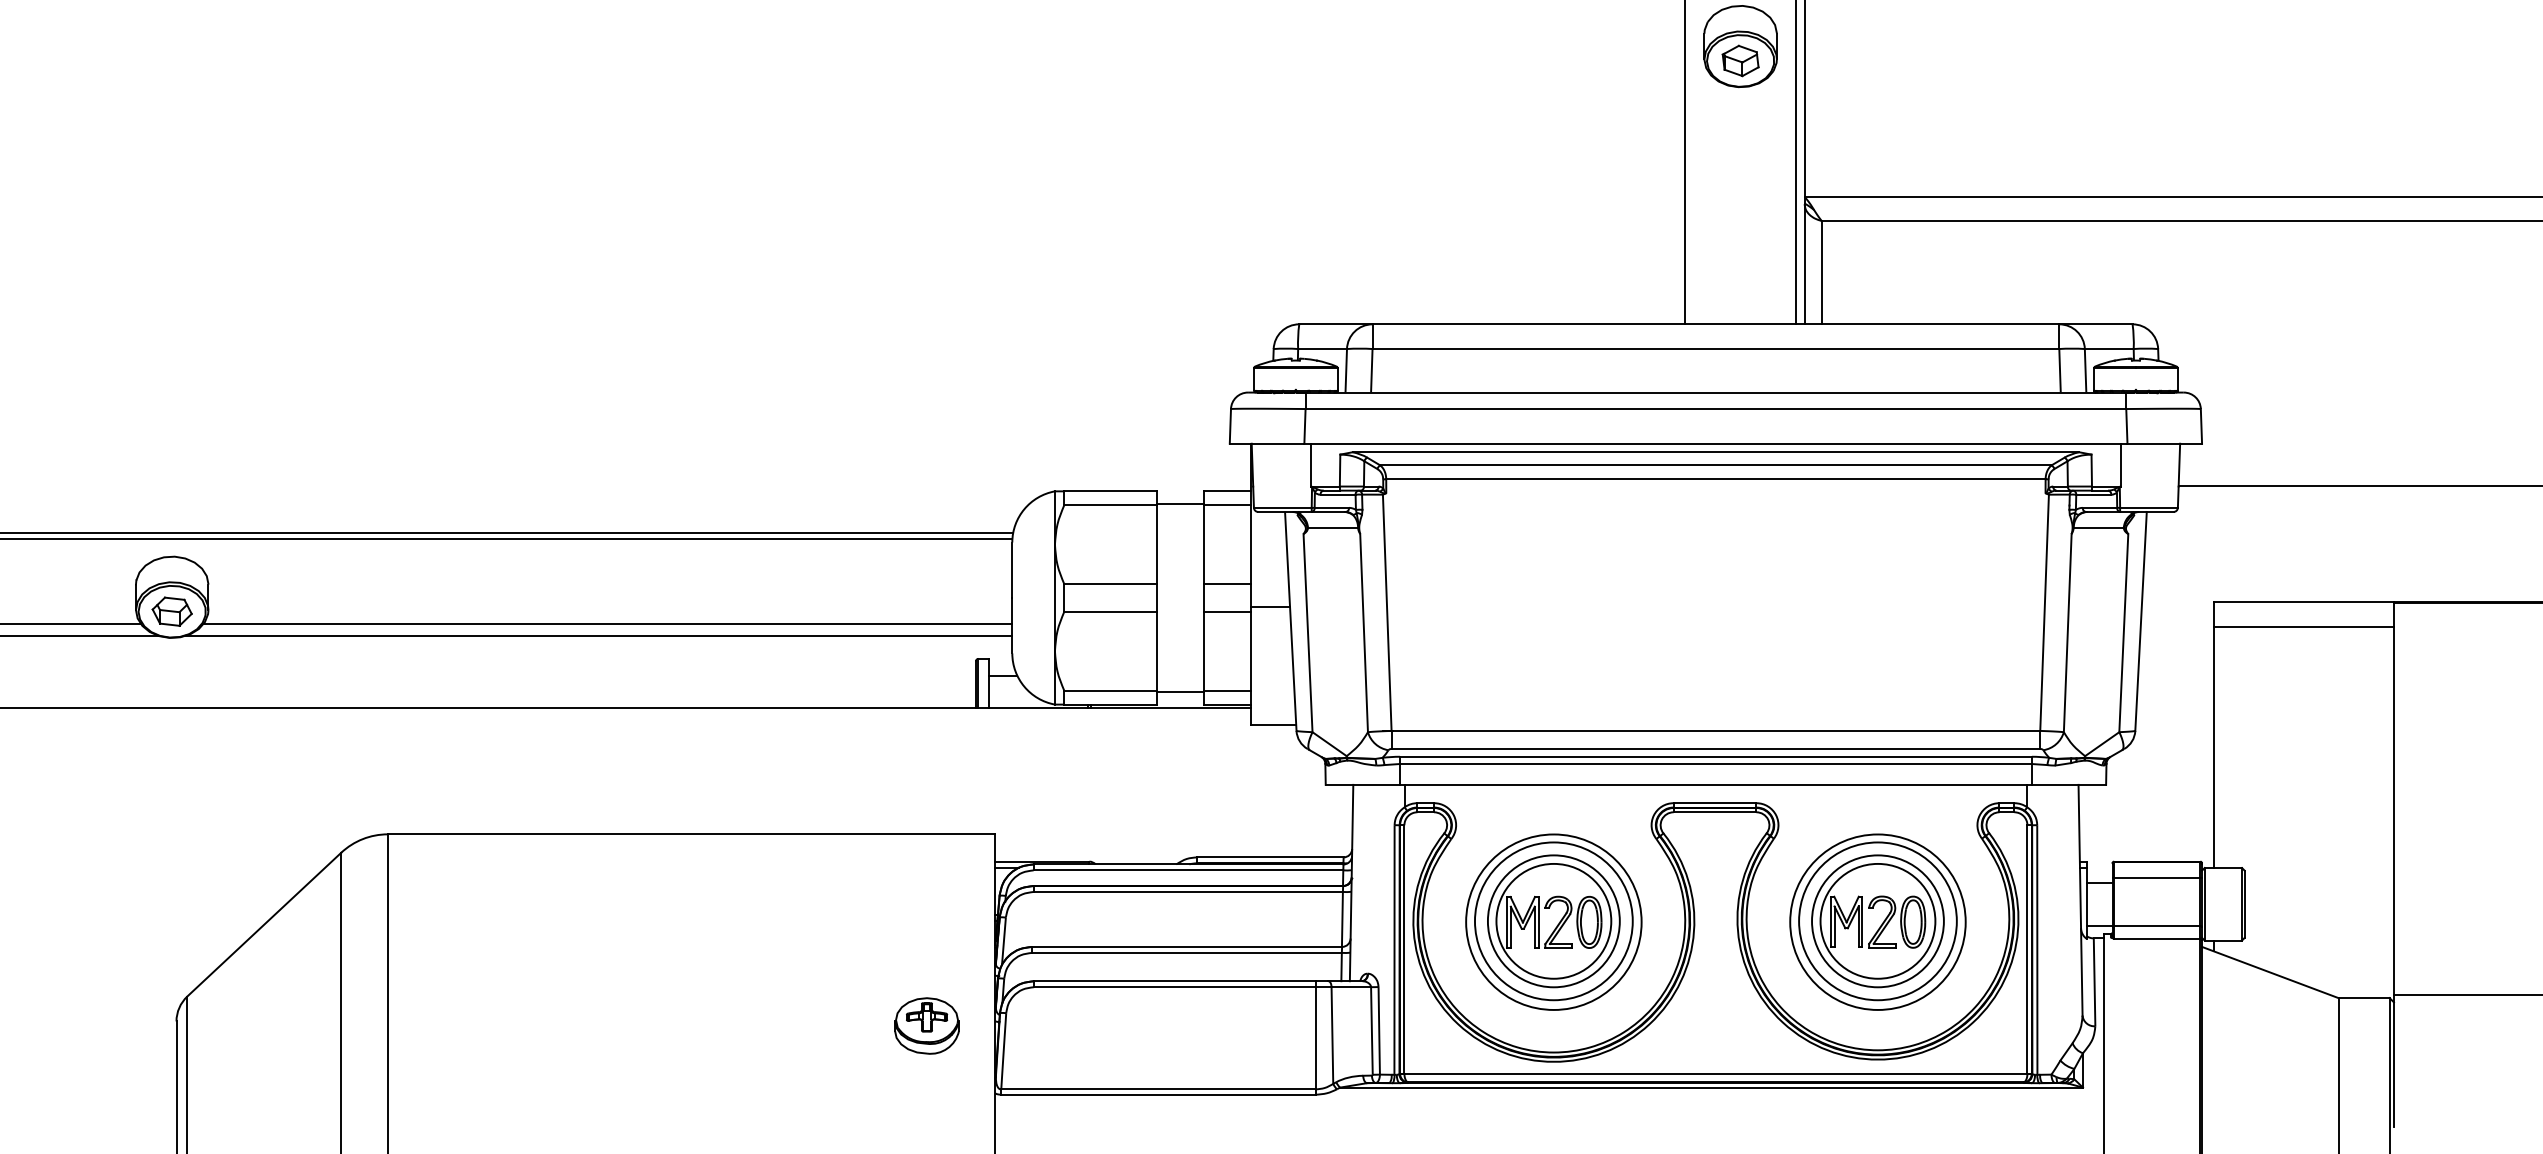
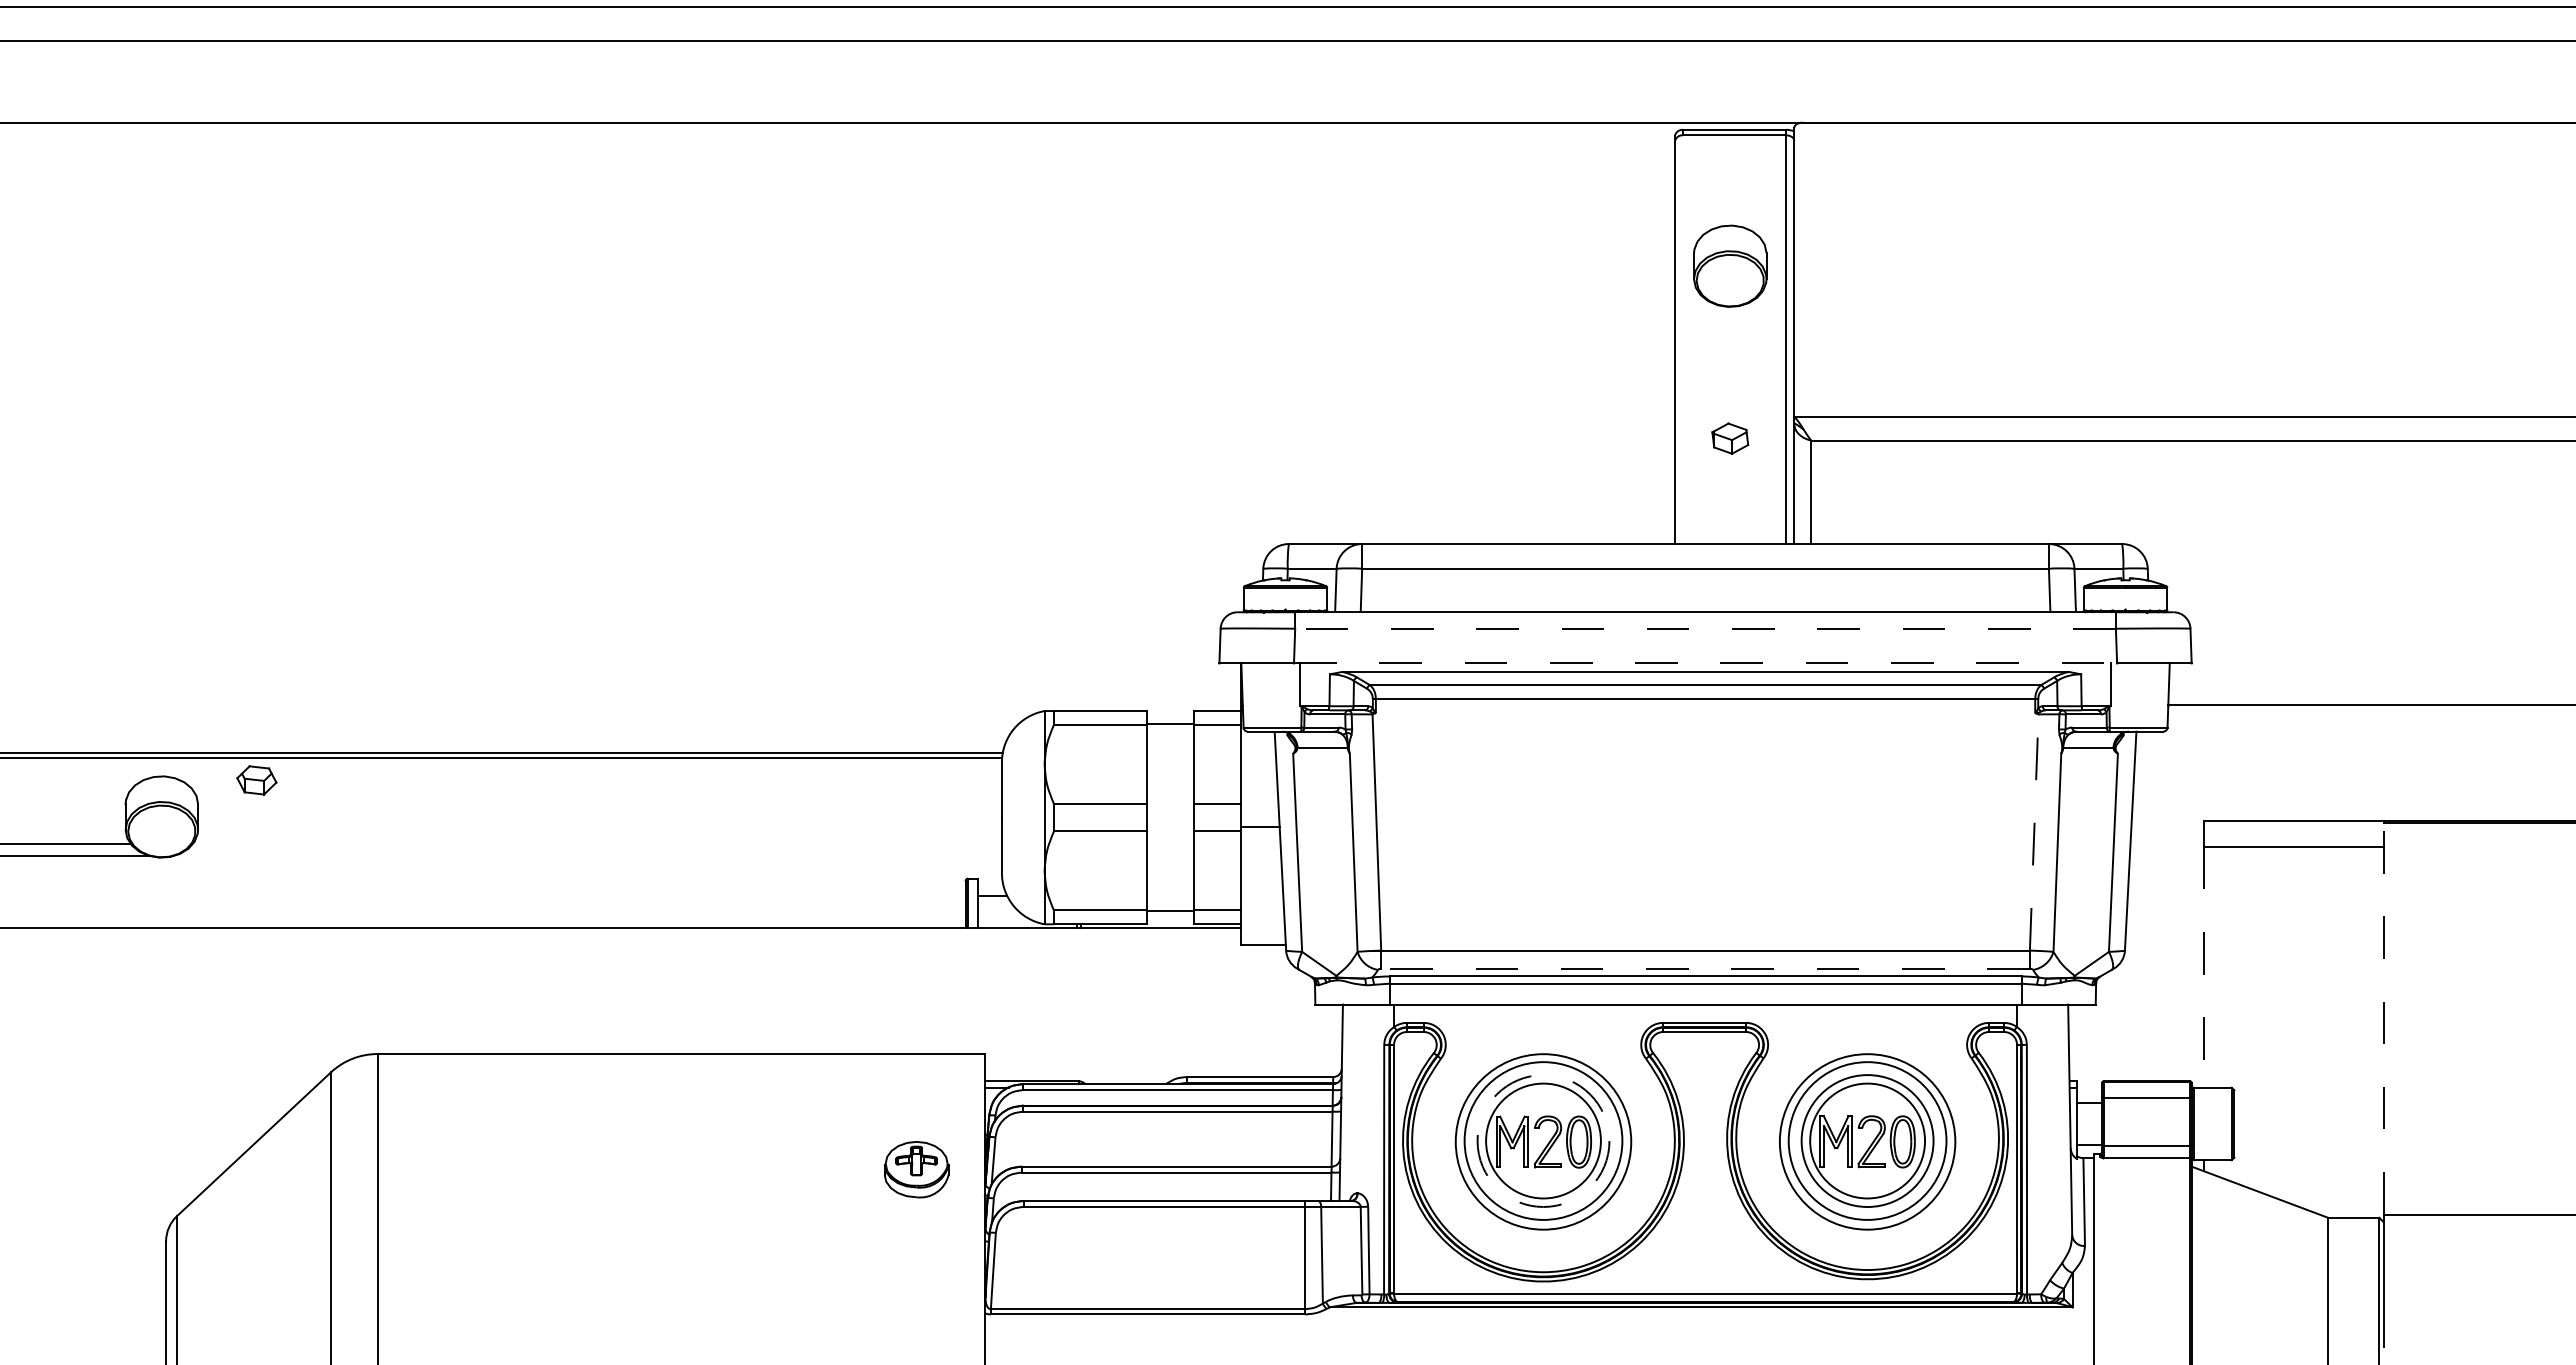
part: (1740, 60) -> (1730, 438), moved
line: (1715, 408) -> (1705, 628), solid -> dashed
line: (1715, 443) -> (1705, 663), solid -> dashed
part: (171, 611) -> (256, 780), moved
line: (2044, 612) -> (2034, 832), solid -> dashed
line: (607, 623) -> (597, 843), removed
line: (598, 635) -> (588, 855), removed
line: (2213, 747) -> (2203, 967), solid -> dashed
line: (1715, 748) -> (1705, 968), solid -> dashed
line: (2393, 798) -> (2383, 1018), solid -> dashed
circle: (1553, 921) -> (1543, 1141), solid -> dashed
part: (926, 1025) -> (916, 1169), moved

